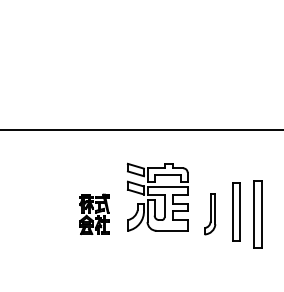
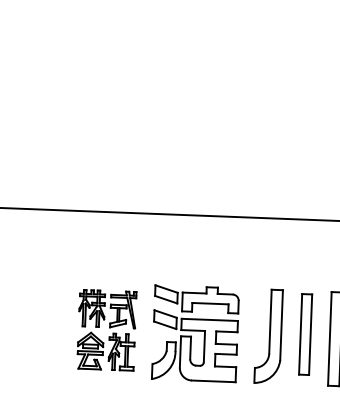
part: (157, 196) -> (195, 332), moved
part: (94, 214) -> (106, 330), size x1.43
part: (209, 214) -> (267, 336), size x1.67

